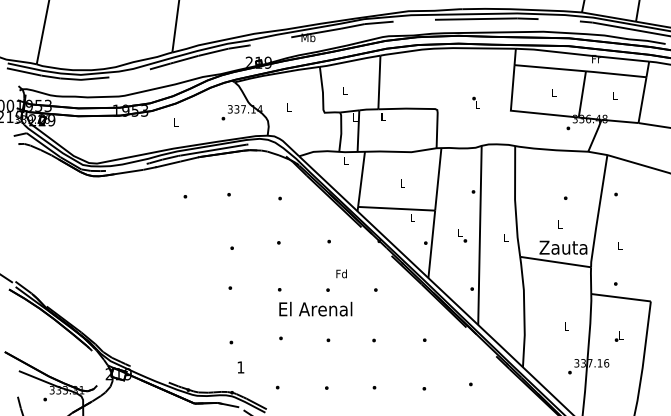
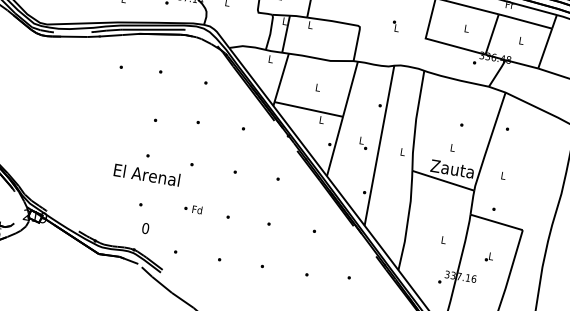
text: (341, 273) -> (197, 209), moved
text: (315, 308) -> (146, 174), moved
text: (240, 367) -> (145, 228), 1 -> 0

